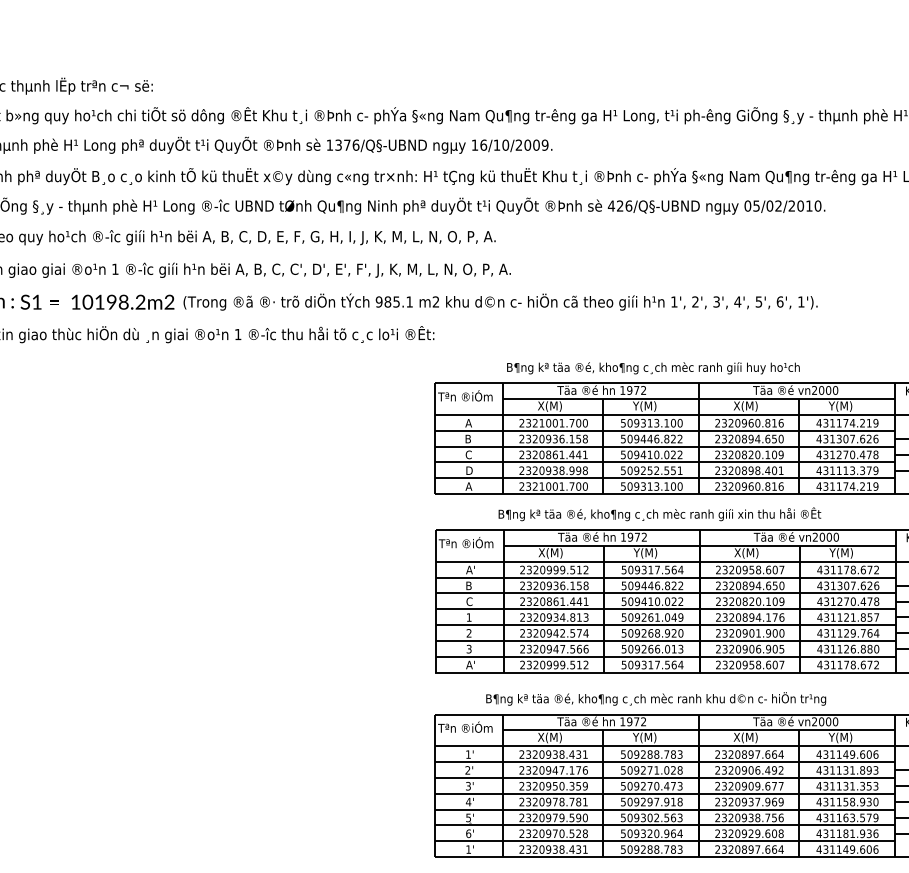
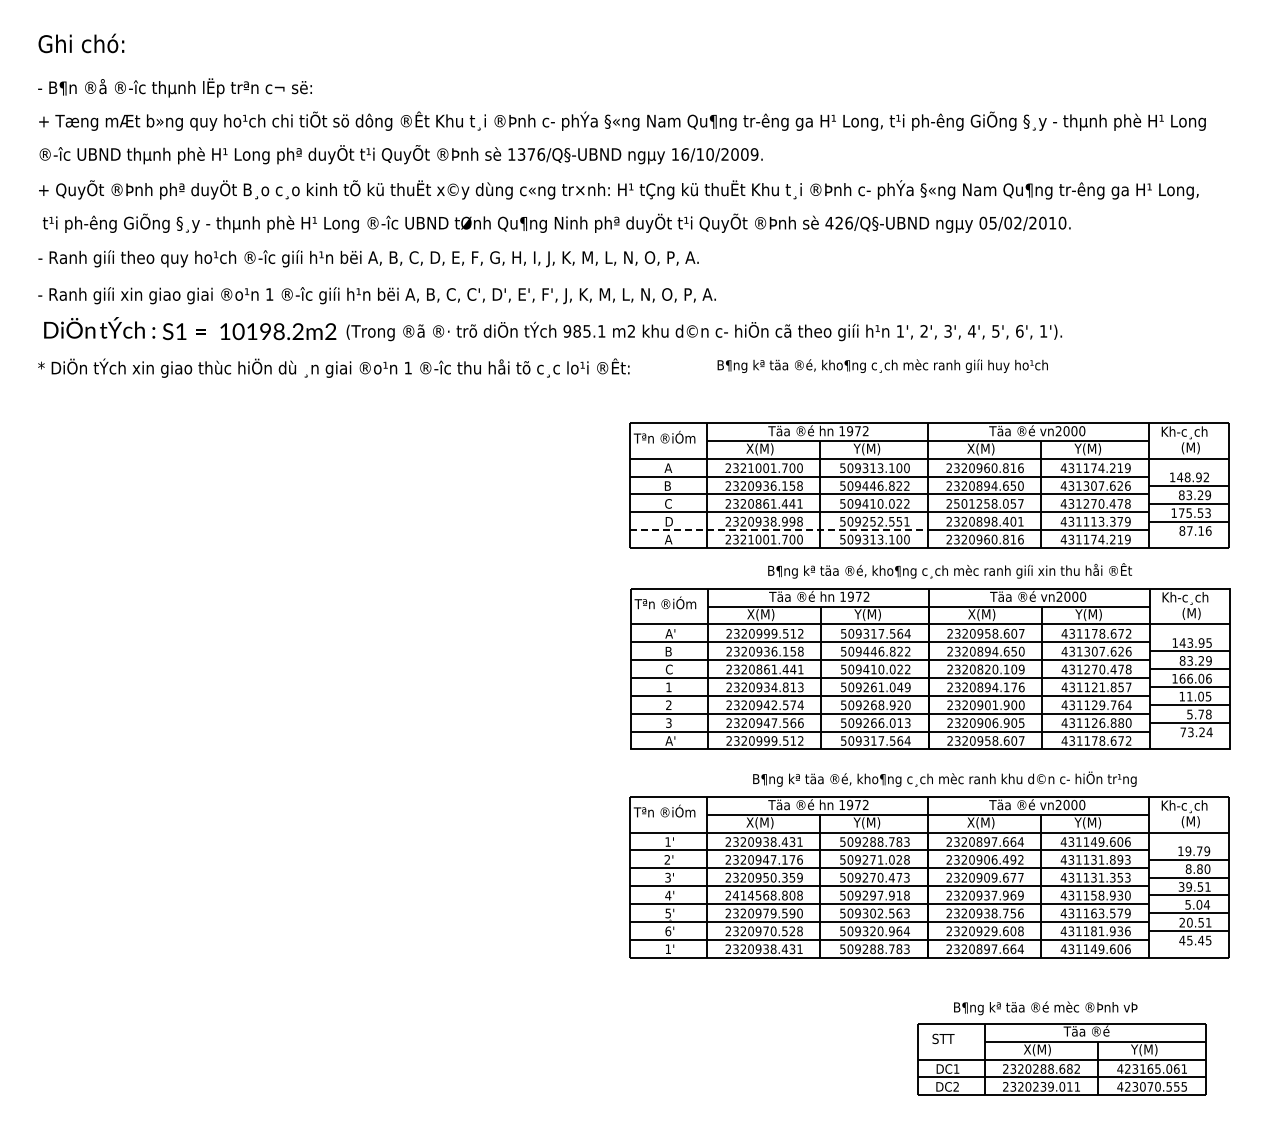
text: (653, 367) -> (882, 365), moved
text: (752, 454) -> (988, 503), 2320820.109 -> 2501258.057
line: (567, 478) -> (779, 530), solid -> dashed
text: (659, 513) -> (949, 570), moved
text: (655, 698) -> (944, 778), moved
text: (556, 801) -> (767, 895), 2320978.781 -> 2414568.808

